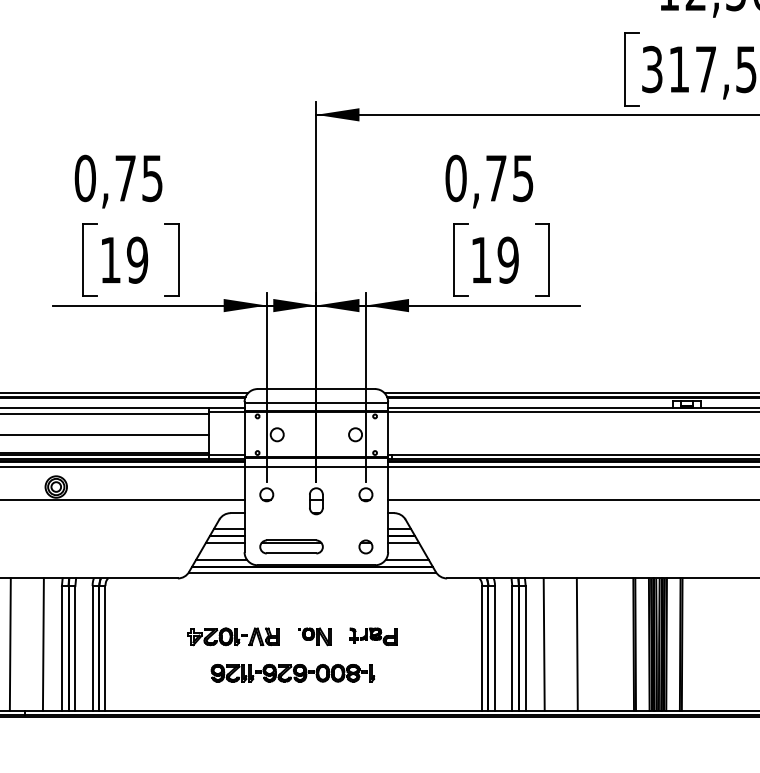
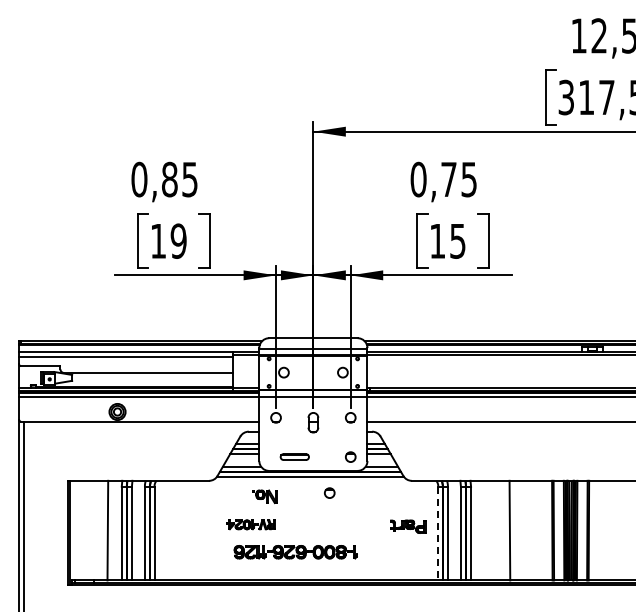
text: (125, 178) -> (169, 179), 0,75 -> 0,85
text: (507, 259) -> (457, 240), 19 -> 15
part: (291, 546) -> (294, 456), size x0.6
part: (337, 593) -> (329, 492), added
part: (232, 636) -> (250, 524), size x0.7
part: (313, 636) -> (264, 496), moved
part: (373, 636) -> (408, 526), moved
line: (9, 644) -> (82, 530), removed
line: (543, 644) -> (484, 530), removed
line: (482, 648) -> (438, 533), solid -> dashed

